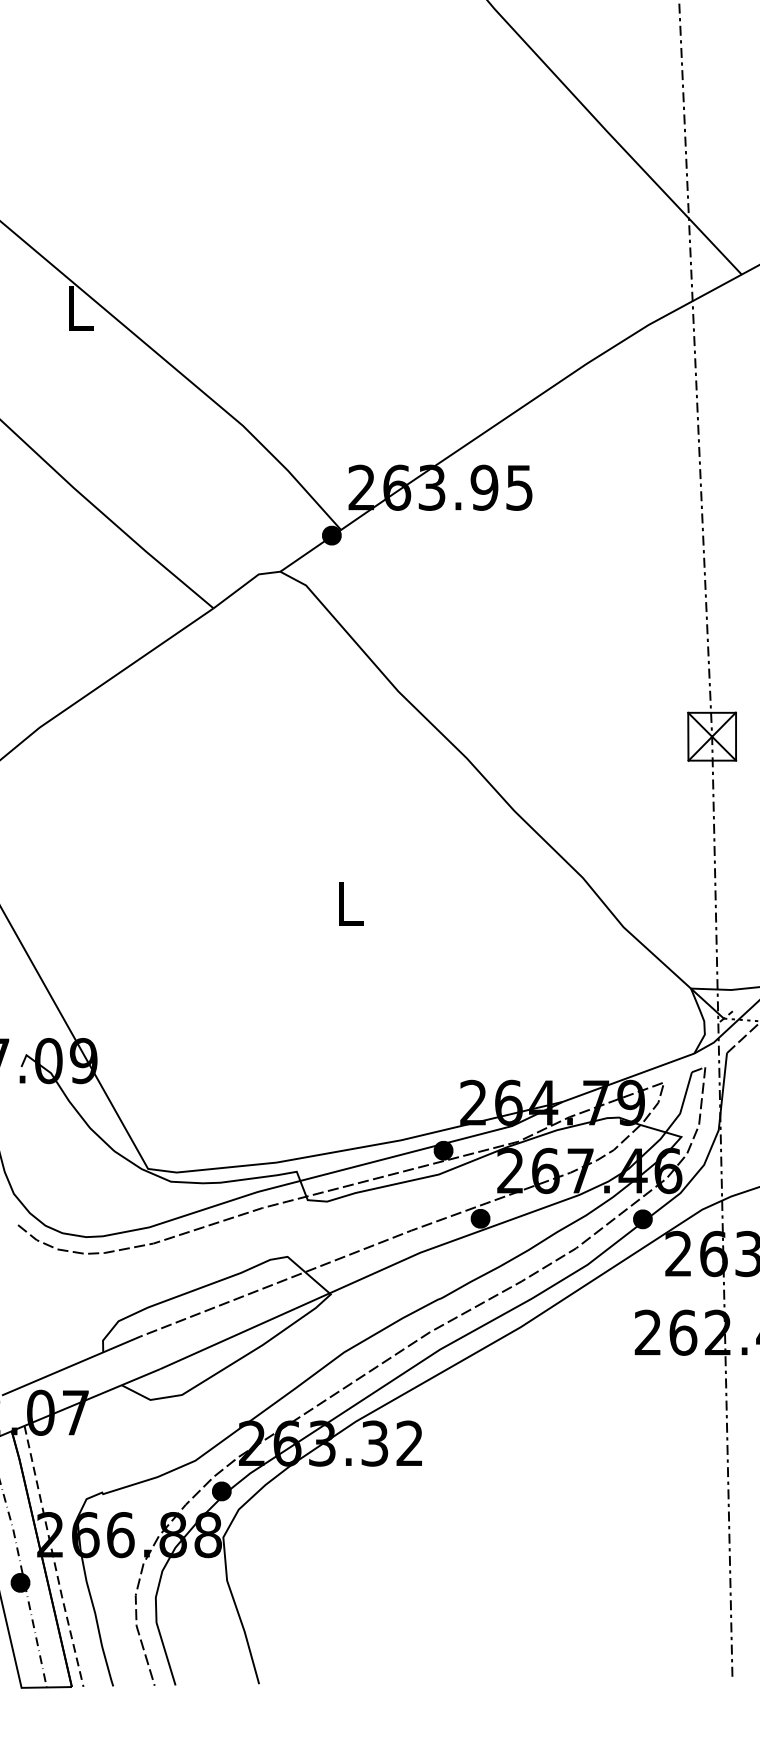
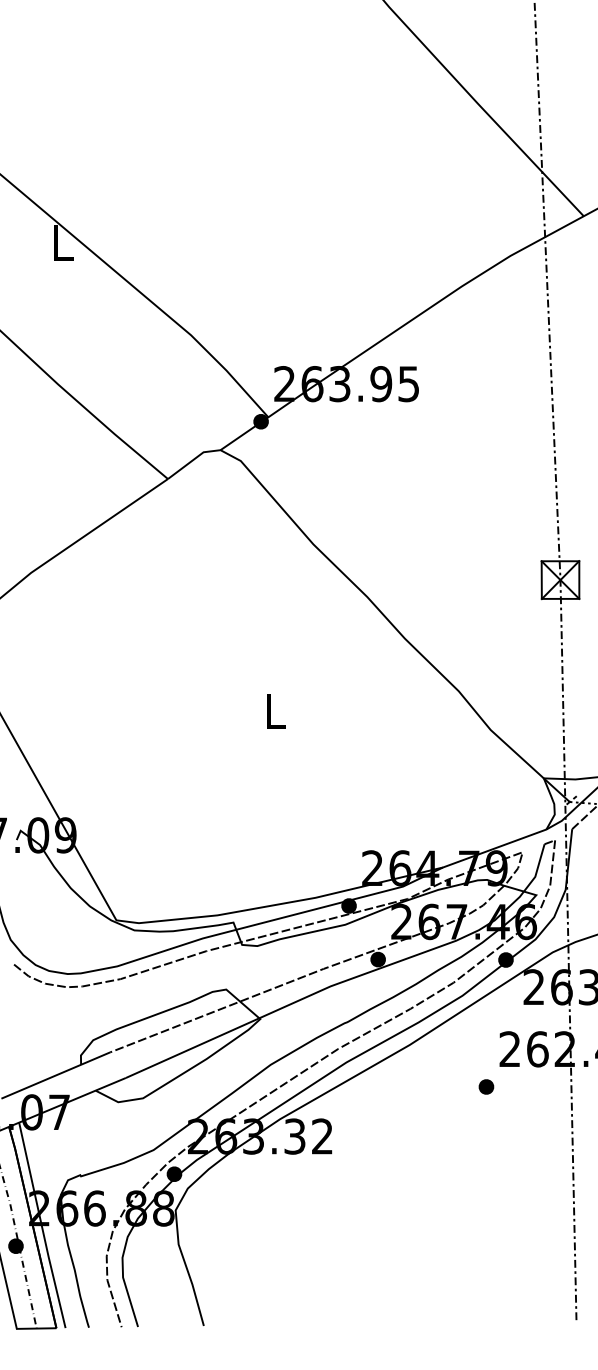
part: (618, 1379) -> (486, 1086), added
line: (52, 1556) -> (41, 1225), dashed -> solid

